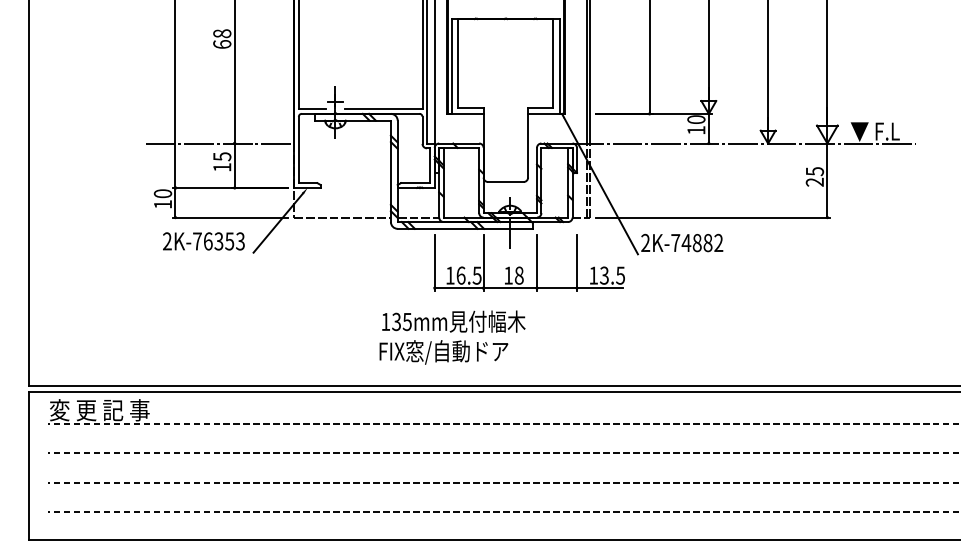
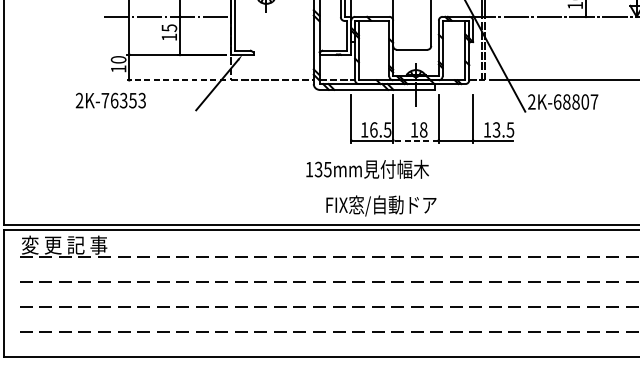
line: (230, 217) -> (176, 80), solid -> dashed
text: (203, 241) -> (110, 100), moved
text: (697, 242) -> (576, 101), 2K-74882 -> 2K-68807
line: (510, 288) -> (416, 140), solid -> dashed
text: (443, 352) -> (381, 206), moved

